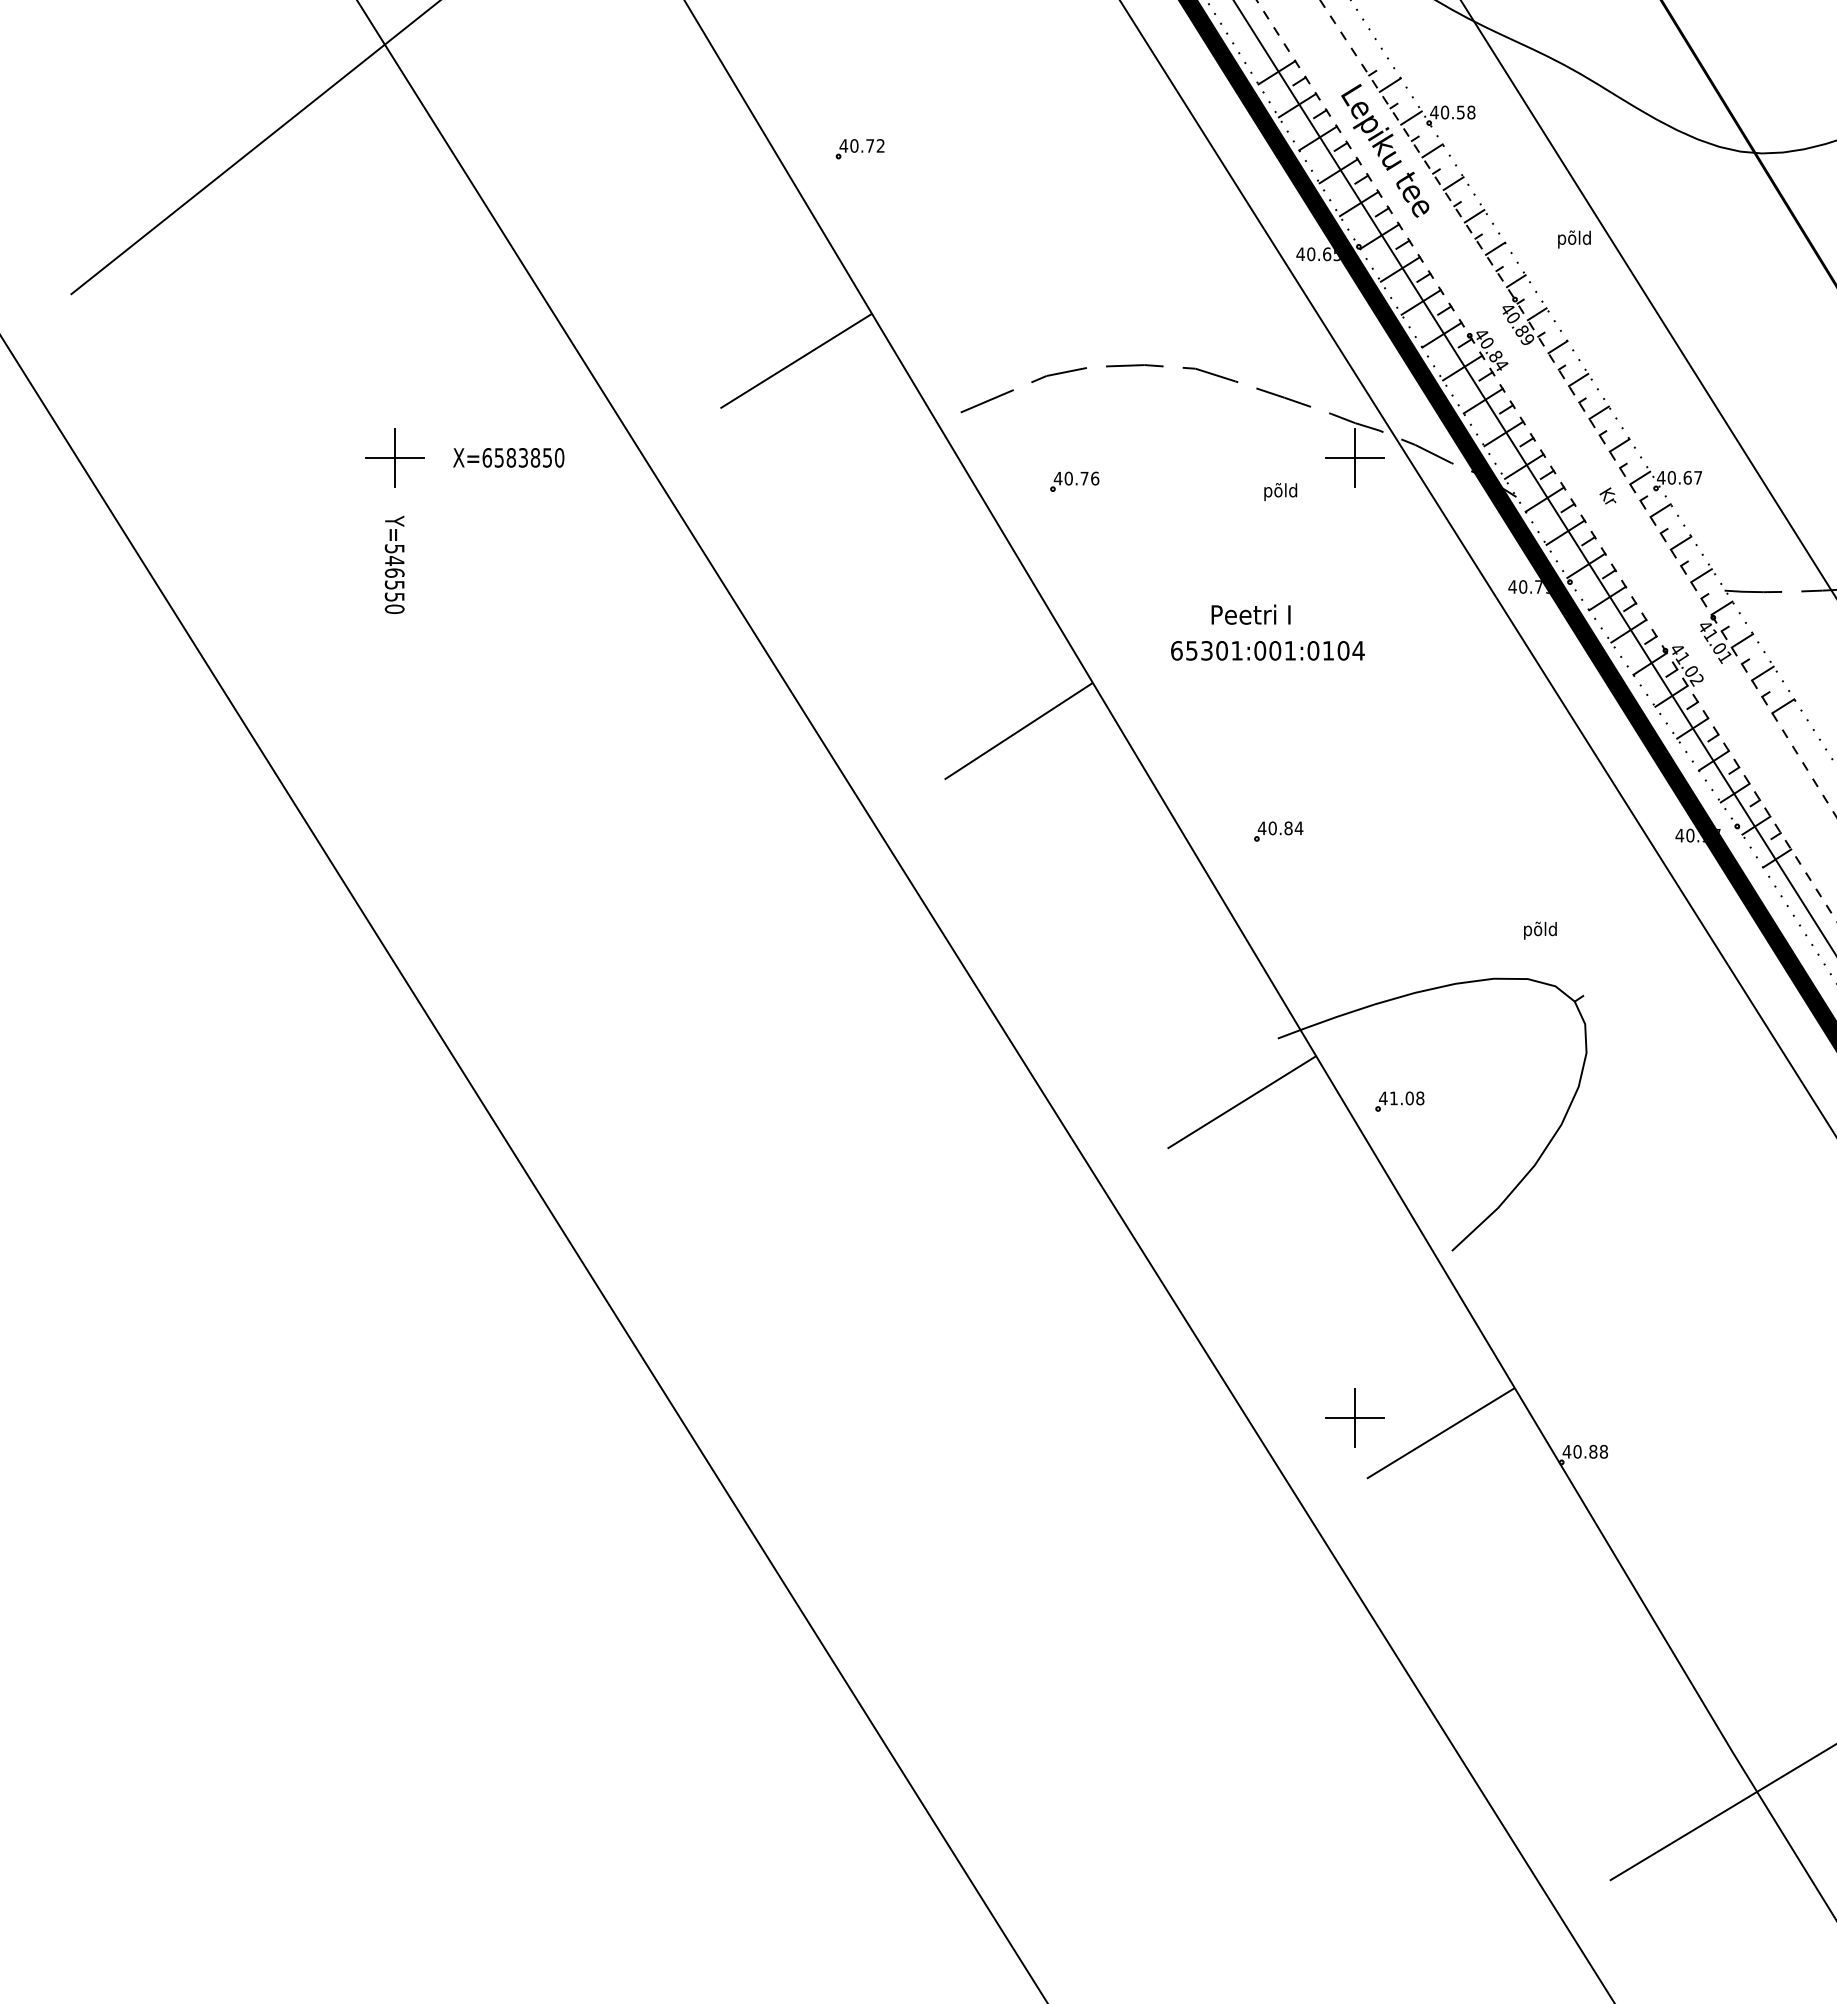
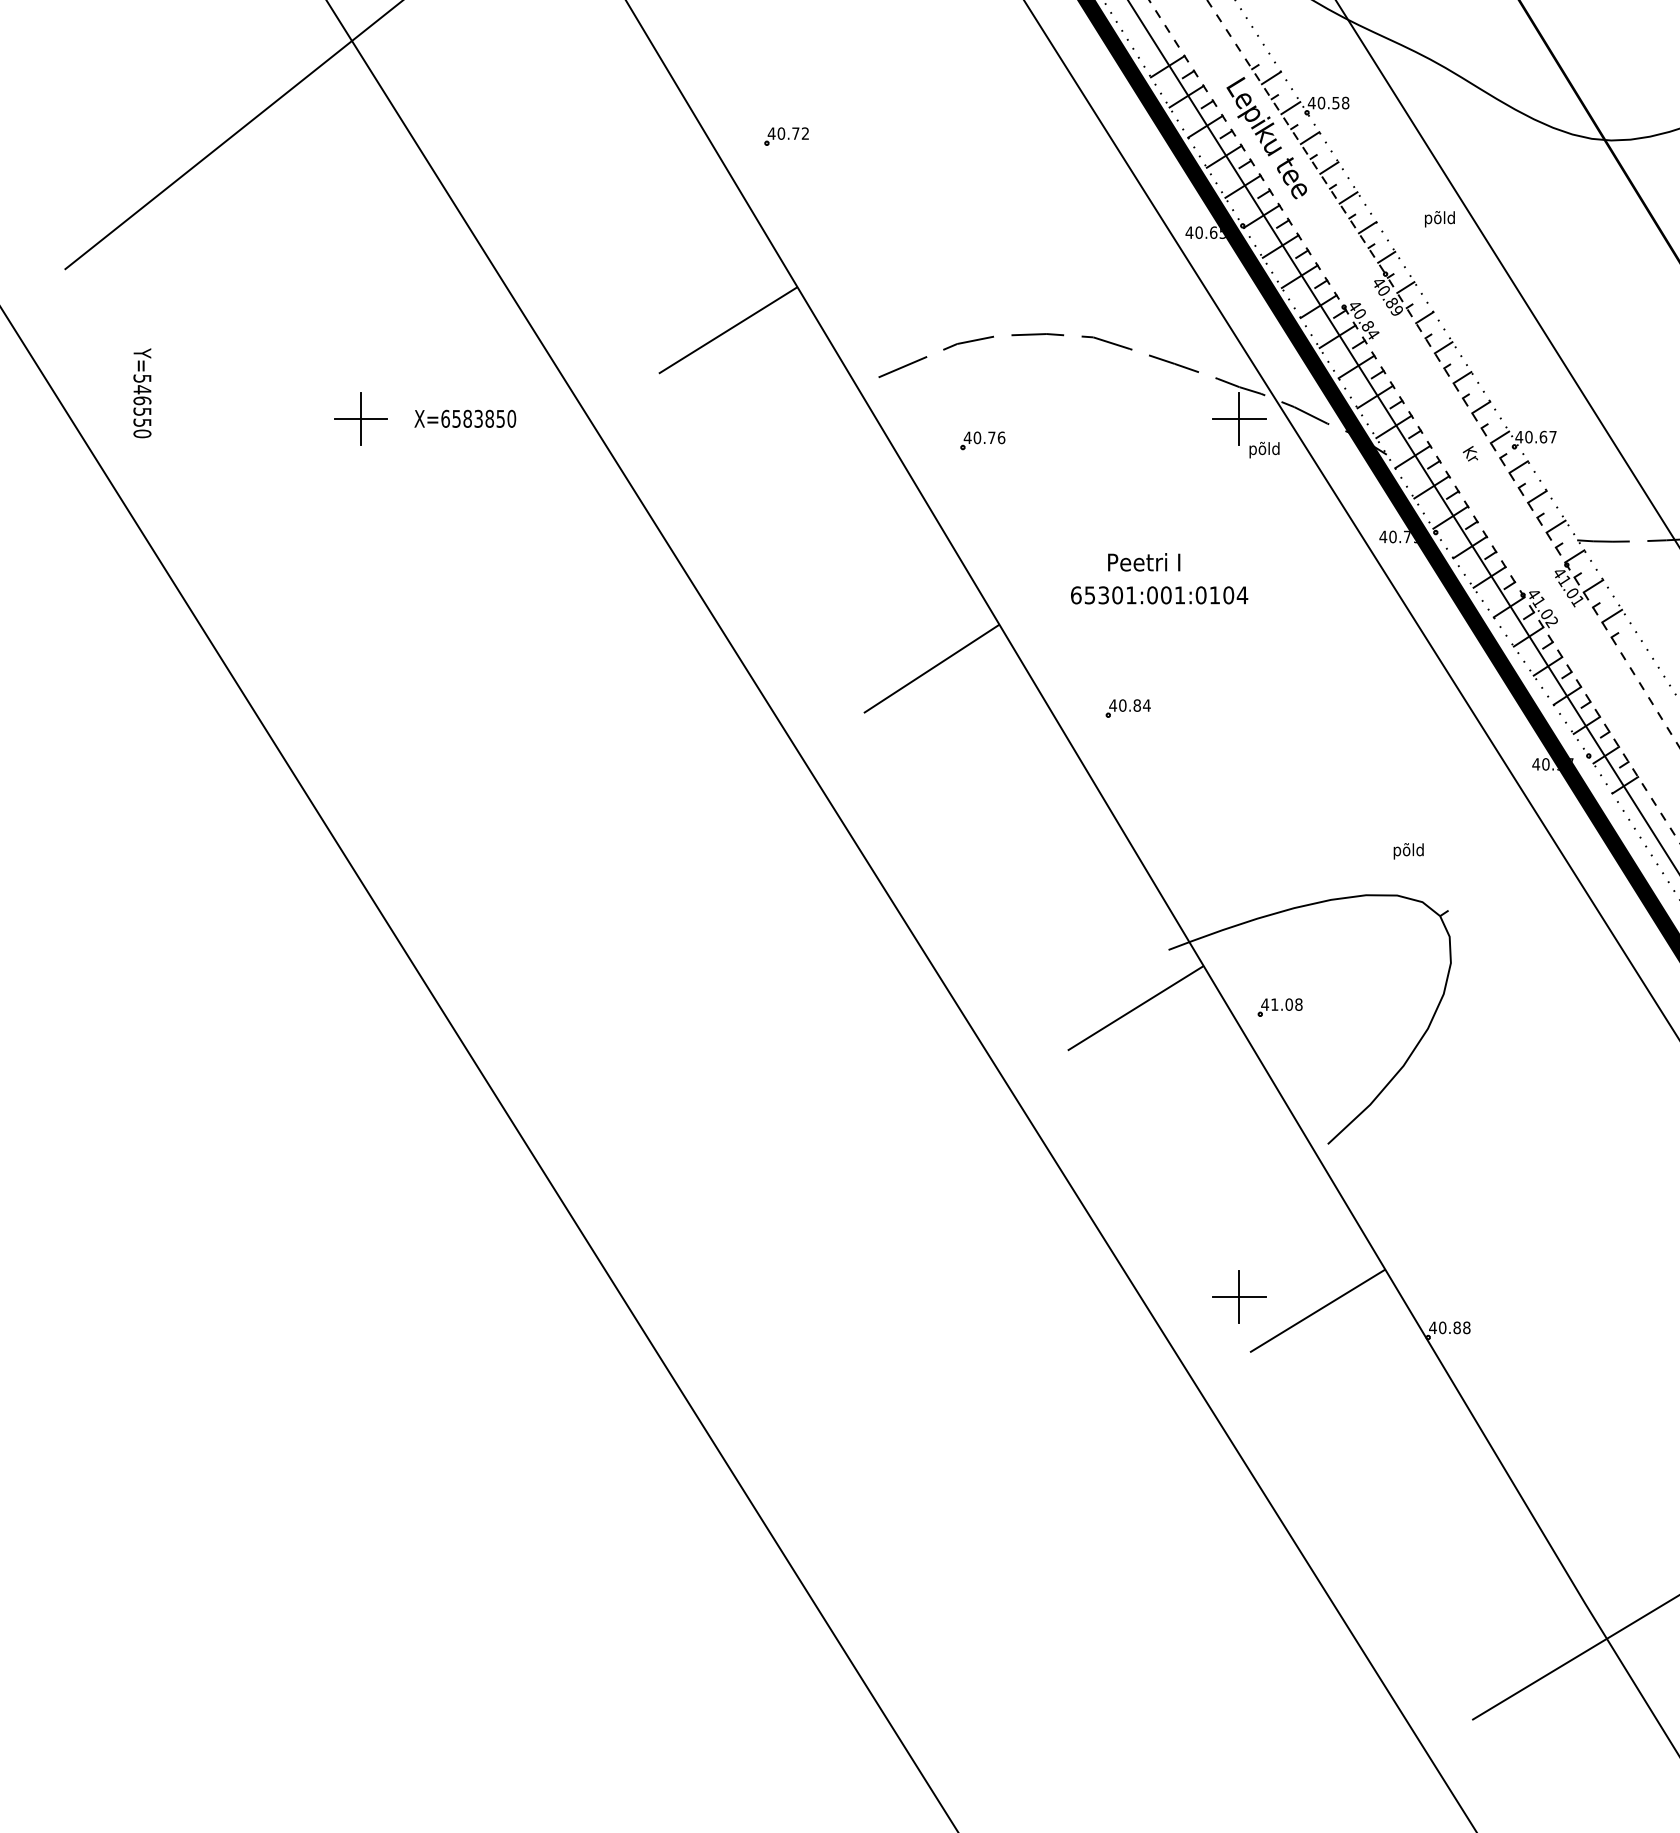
text: (1280, 491) -> (1264, 449), moved
text: (394, 564) -> (142, 392), moved
line: (1783, 706) -> (1631, 646), removed
part: (1278, 831) -> (1128, 708), moved

